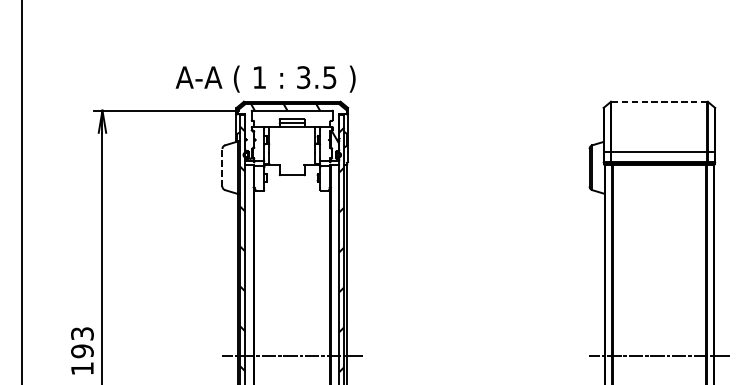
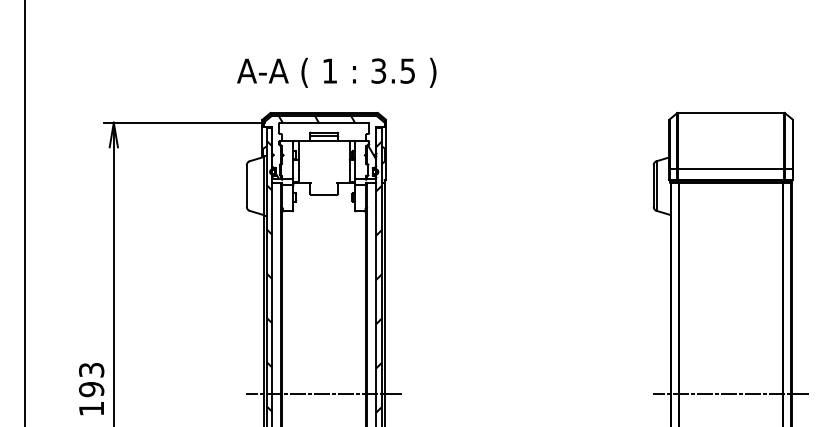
text: (265, 78) -> (336, 72), moved
line: (658, 101) -> (730, 112), dashed -> solid
line: (222, 168) -> (246, 186), dashed -> solid

